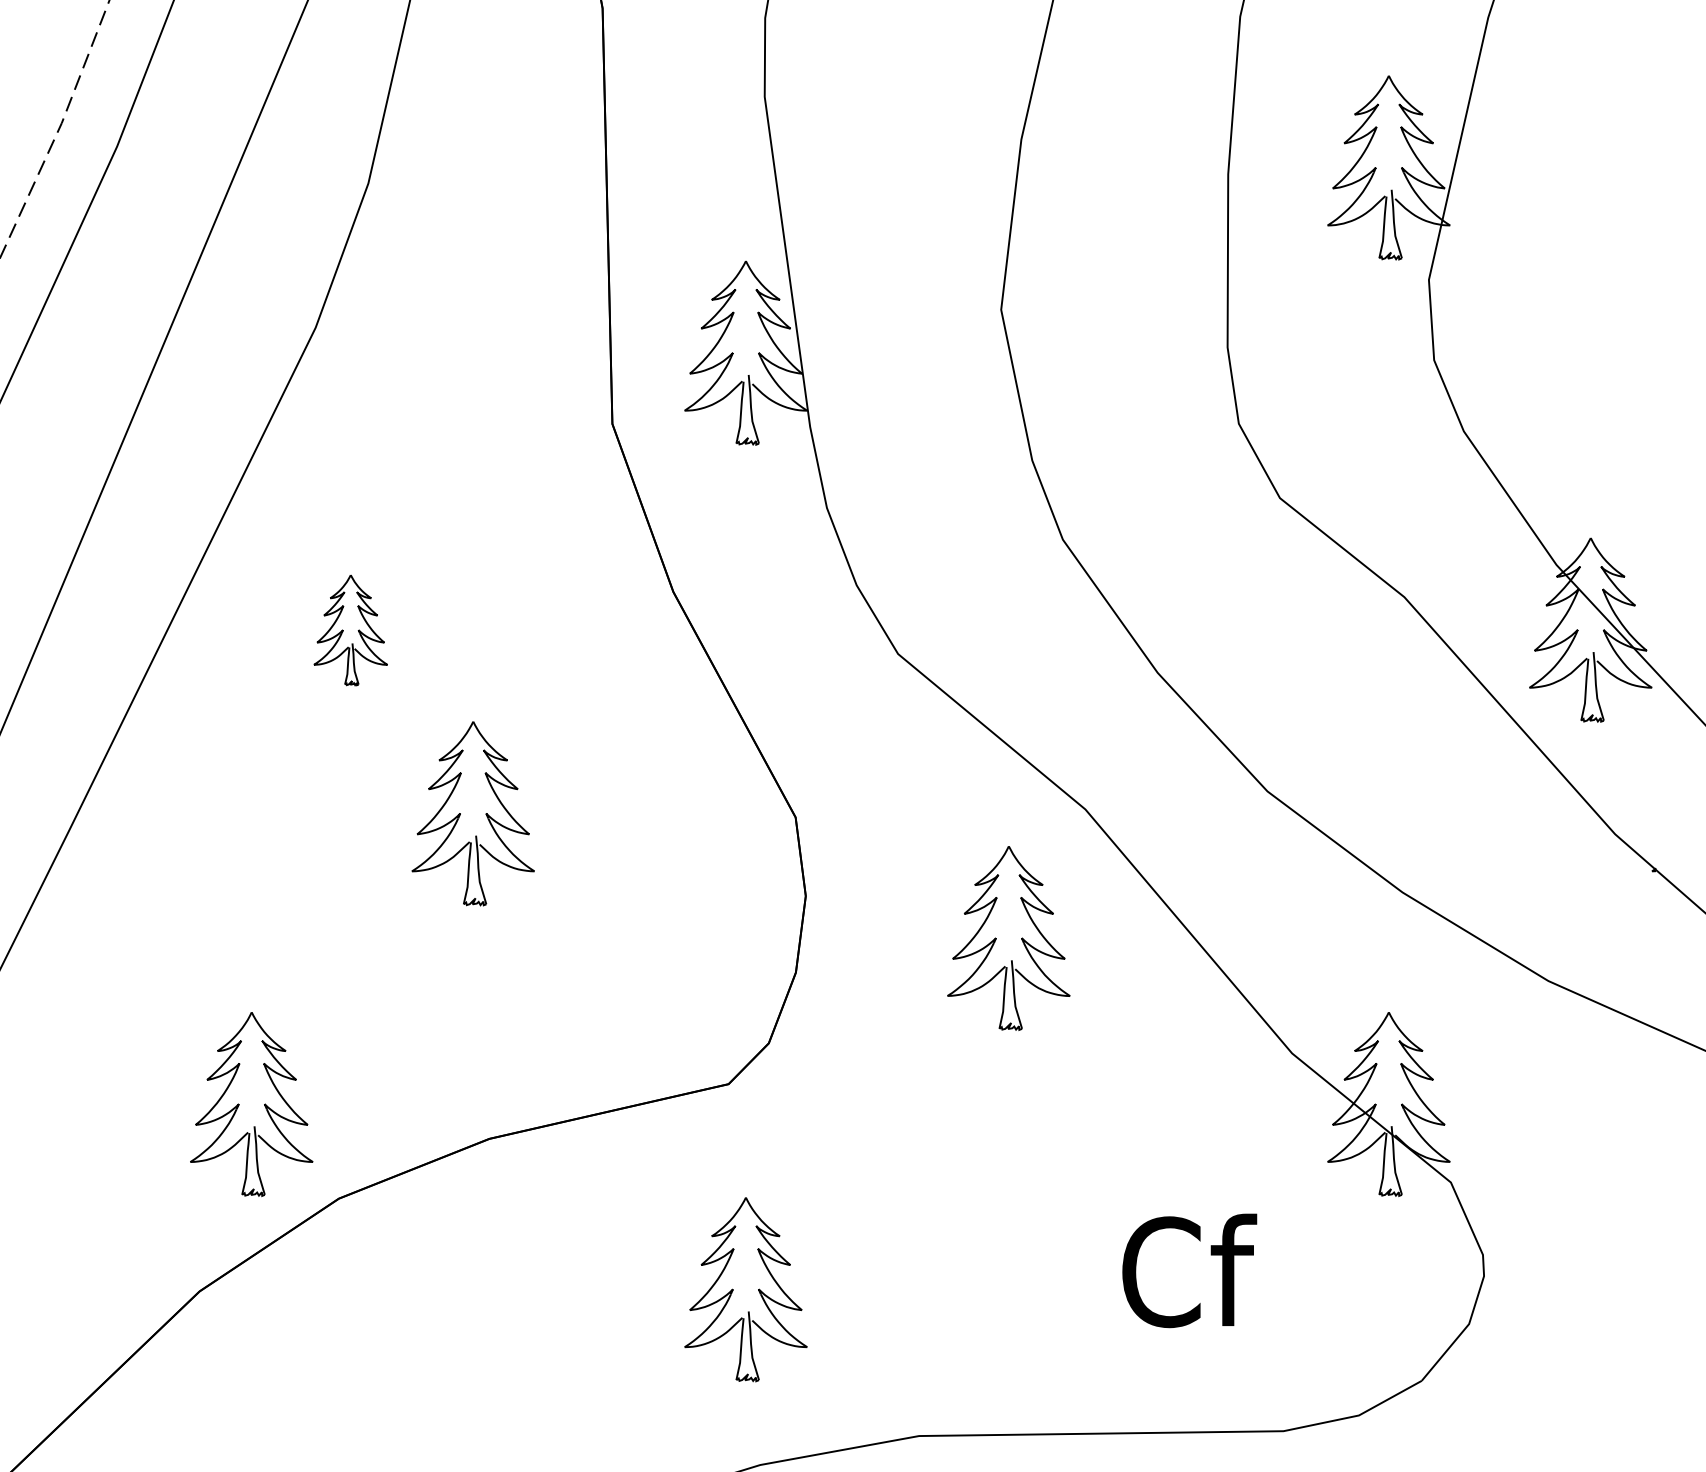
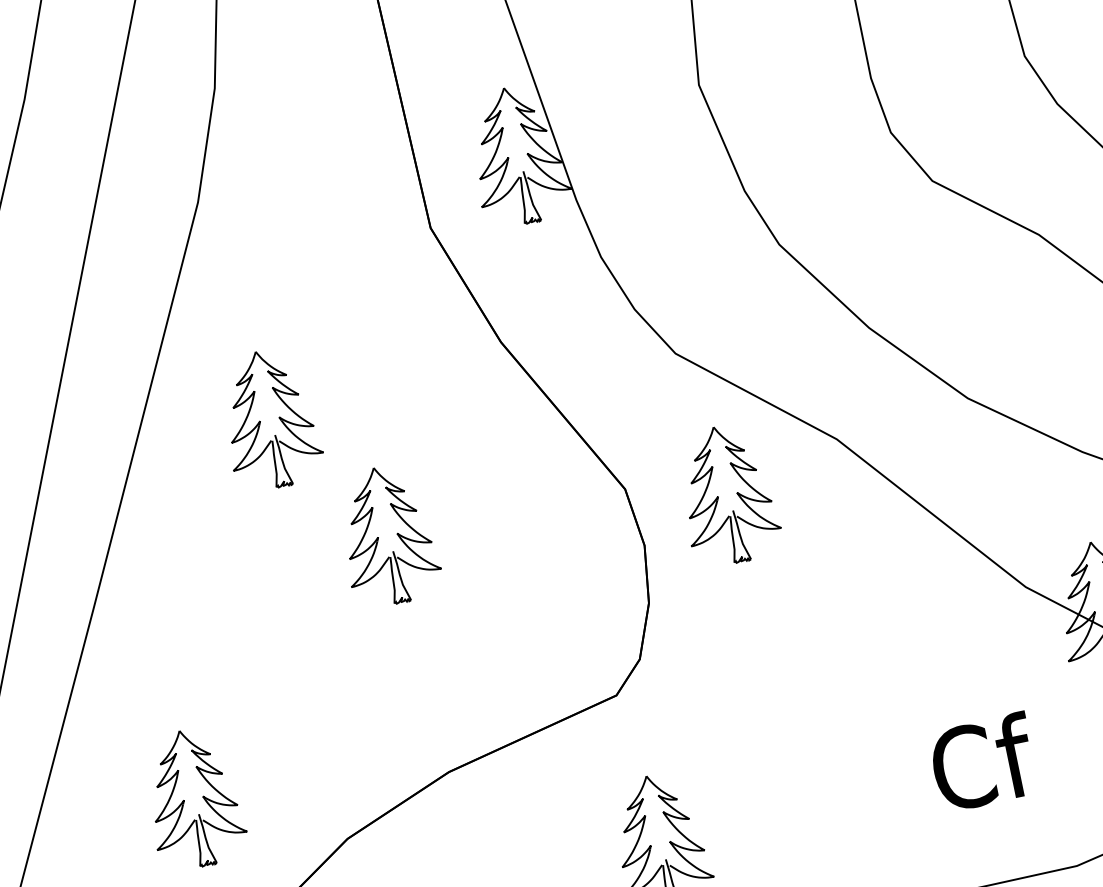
part: (350, 630) -> (269, 419), size x1.67
part: (996, 938) -> (718, 496), moved
part: (251, 1104) -> (193, 798), moved

